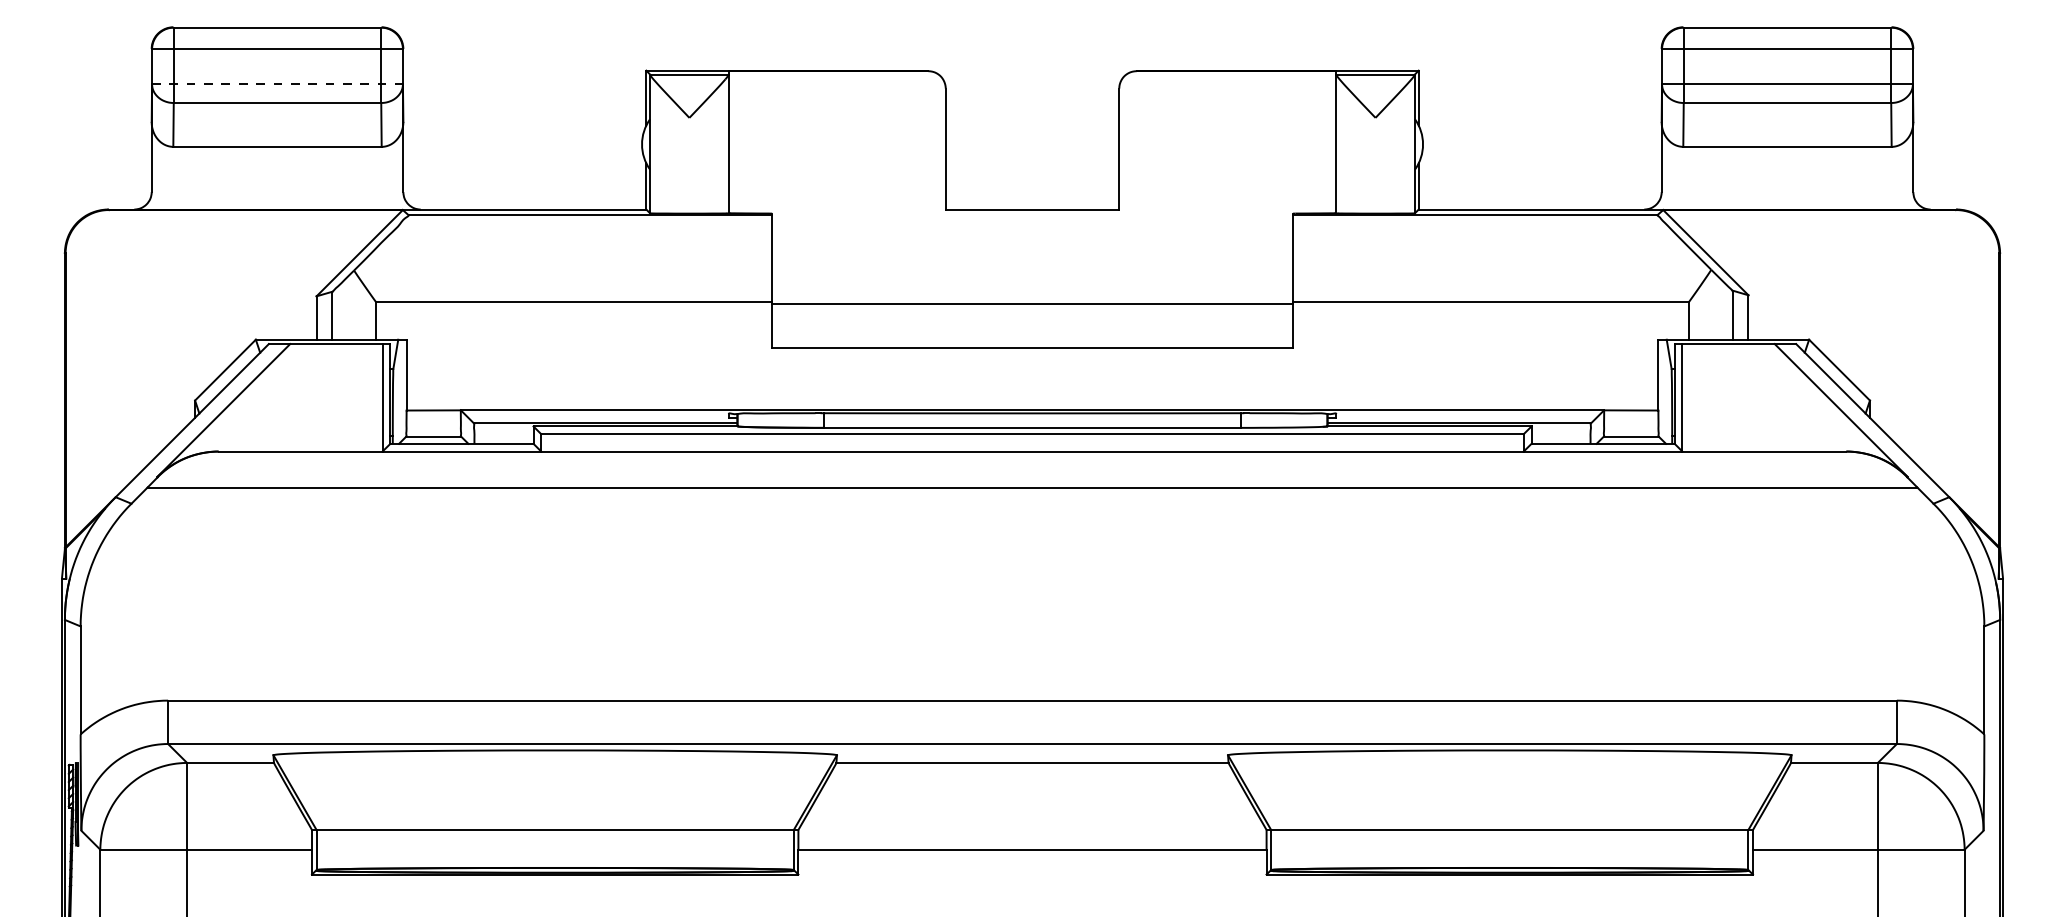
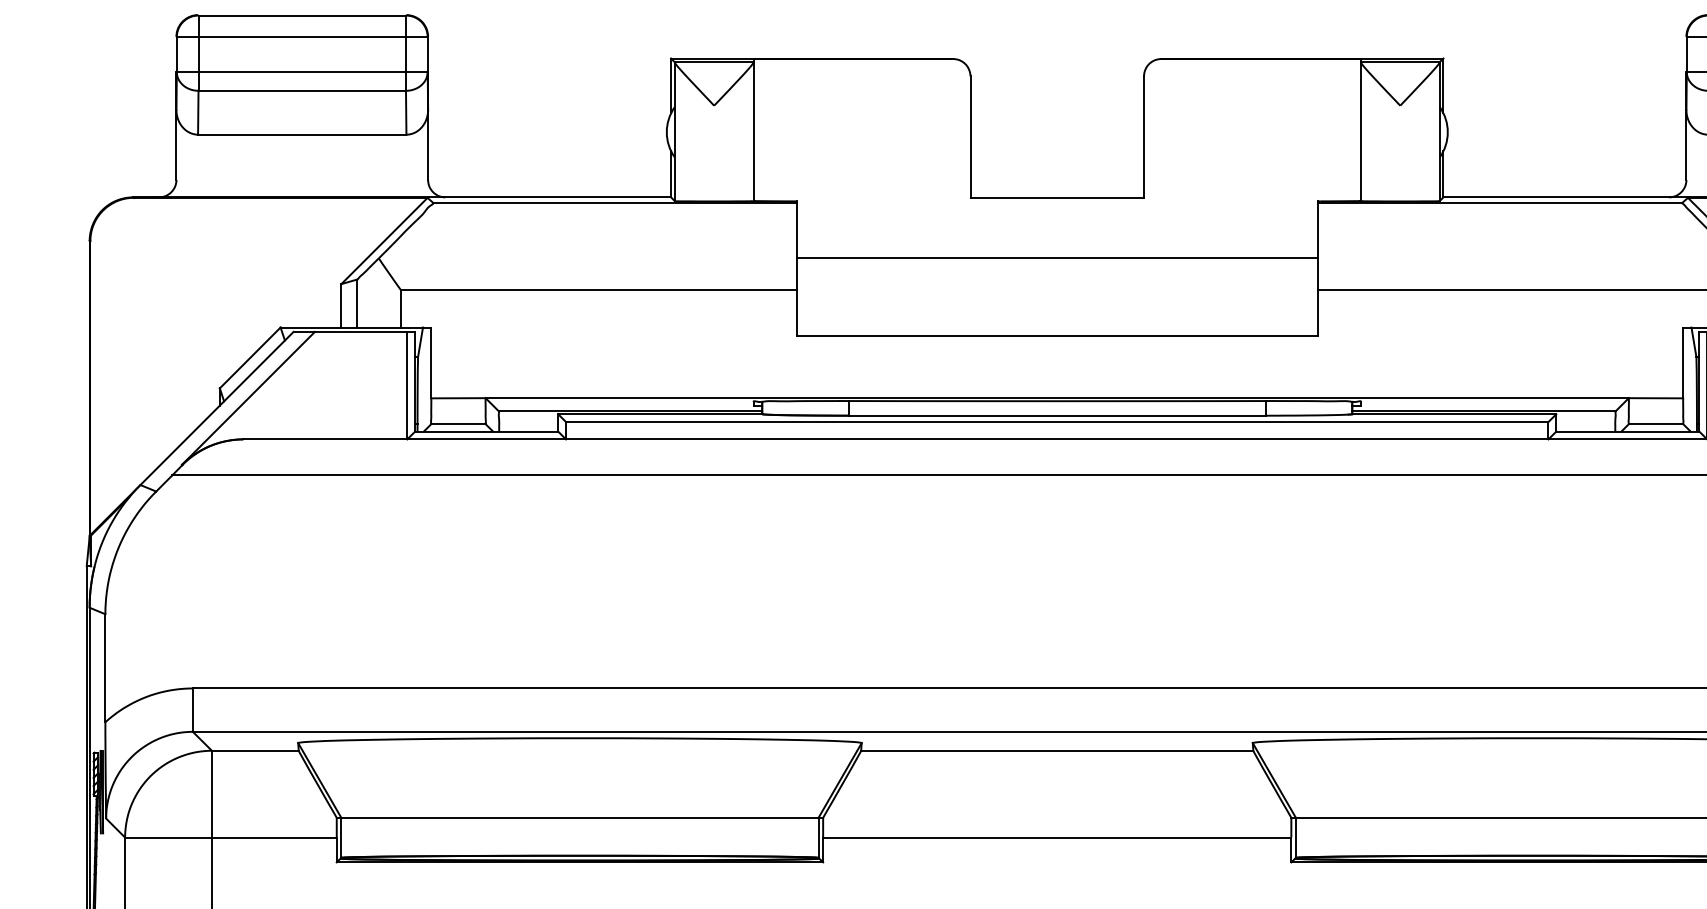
line: (278, 84) -> (303, 72), dashed -> solid
line: (1032, 304) -> (1057, 258), moved

